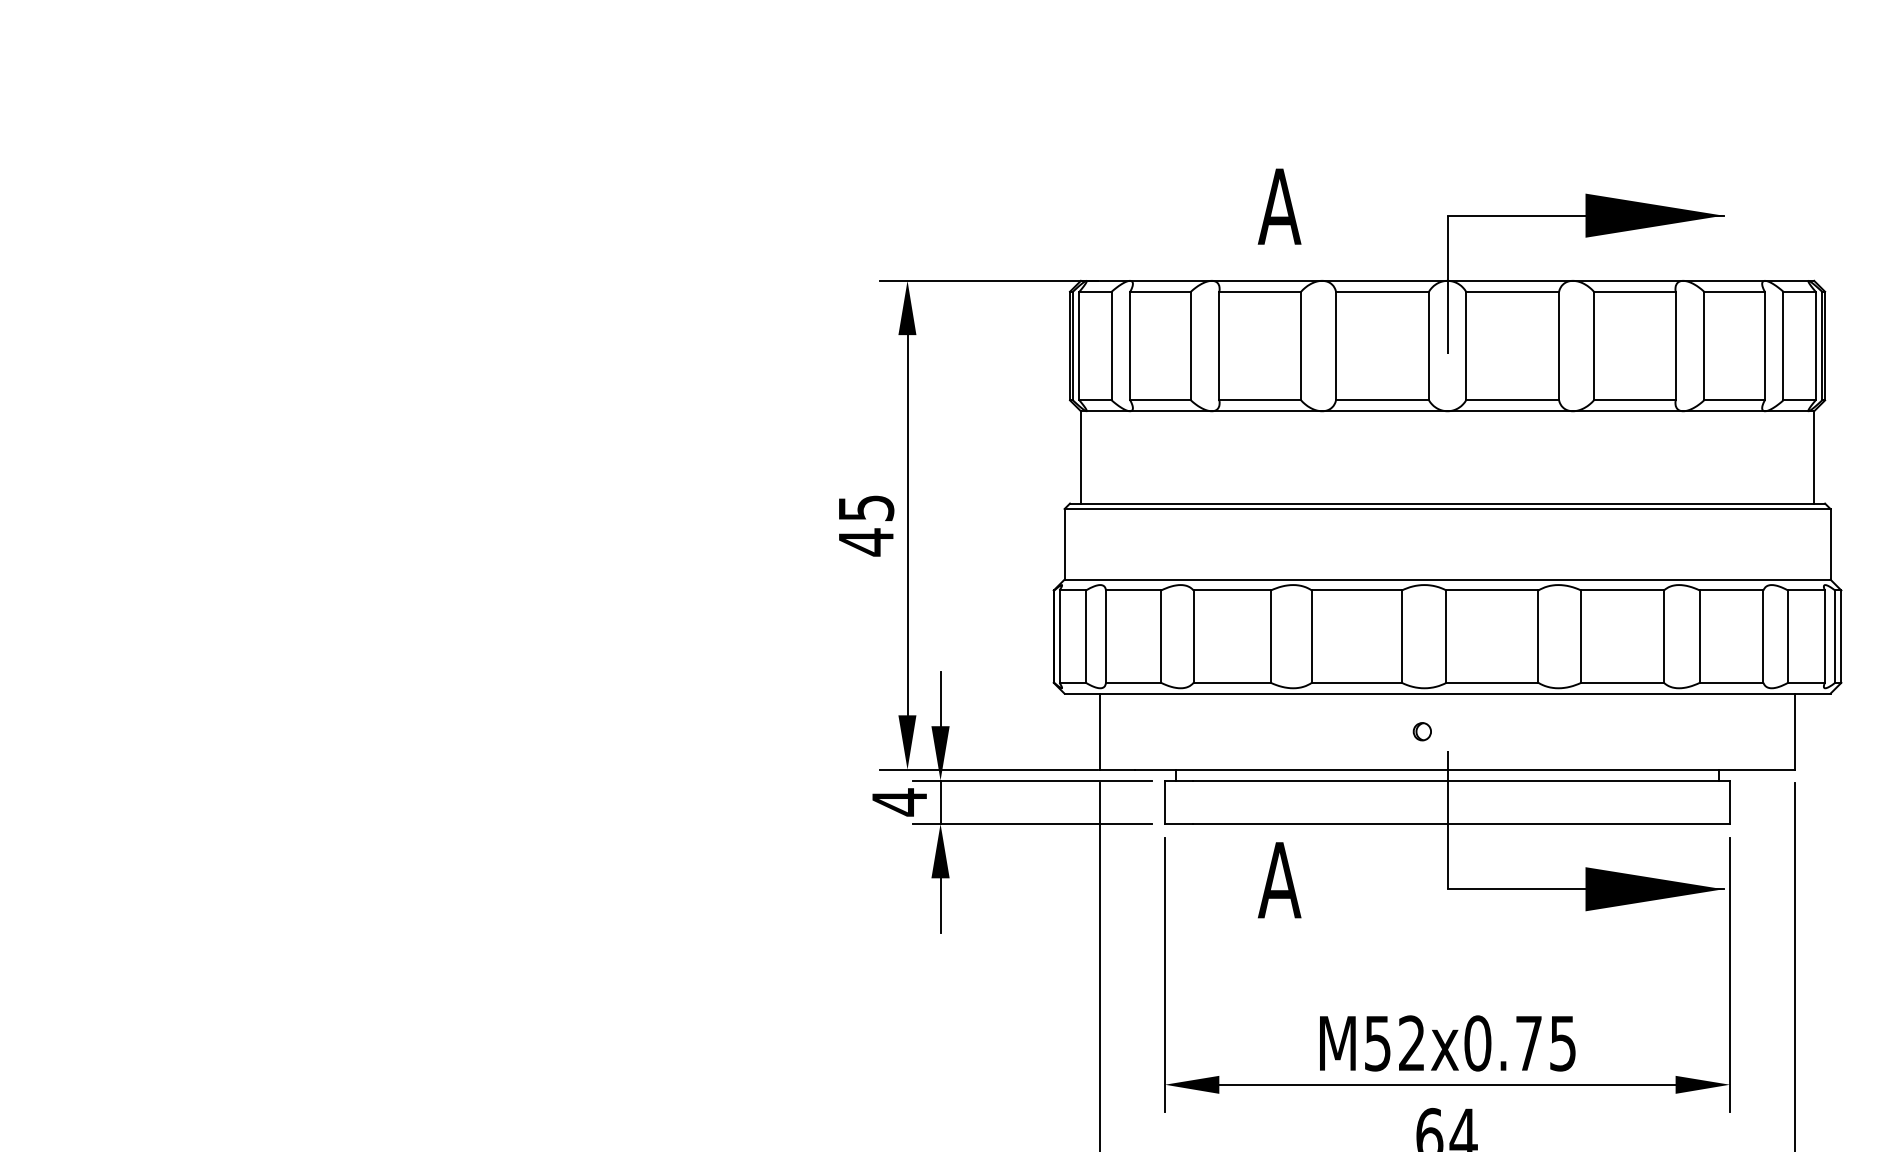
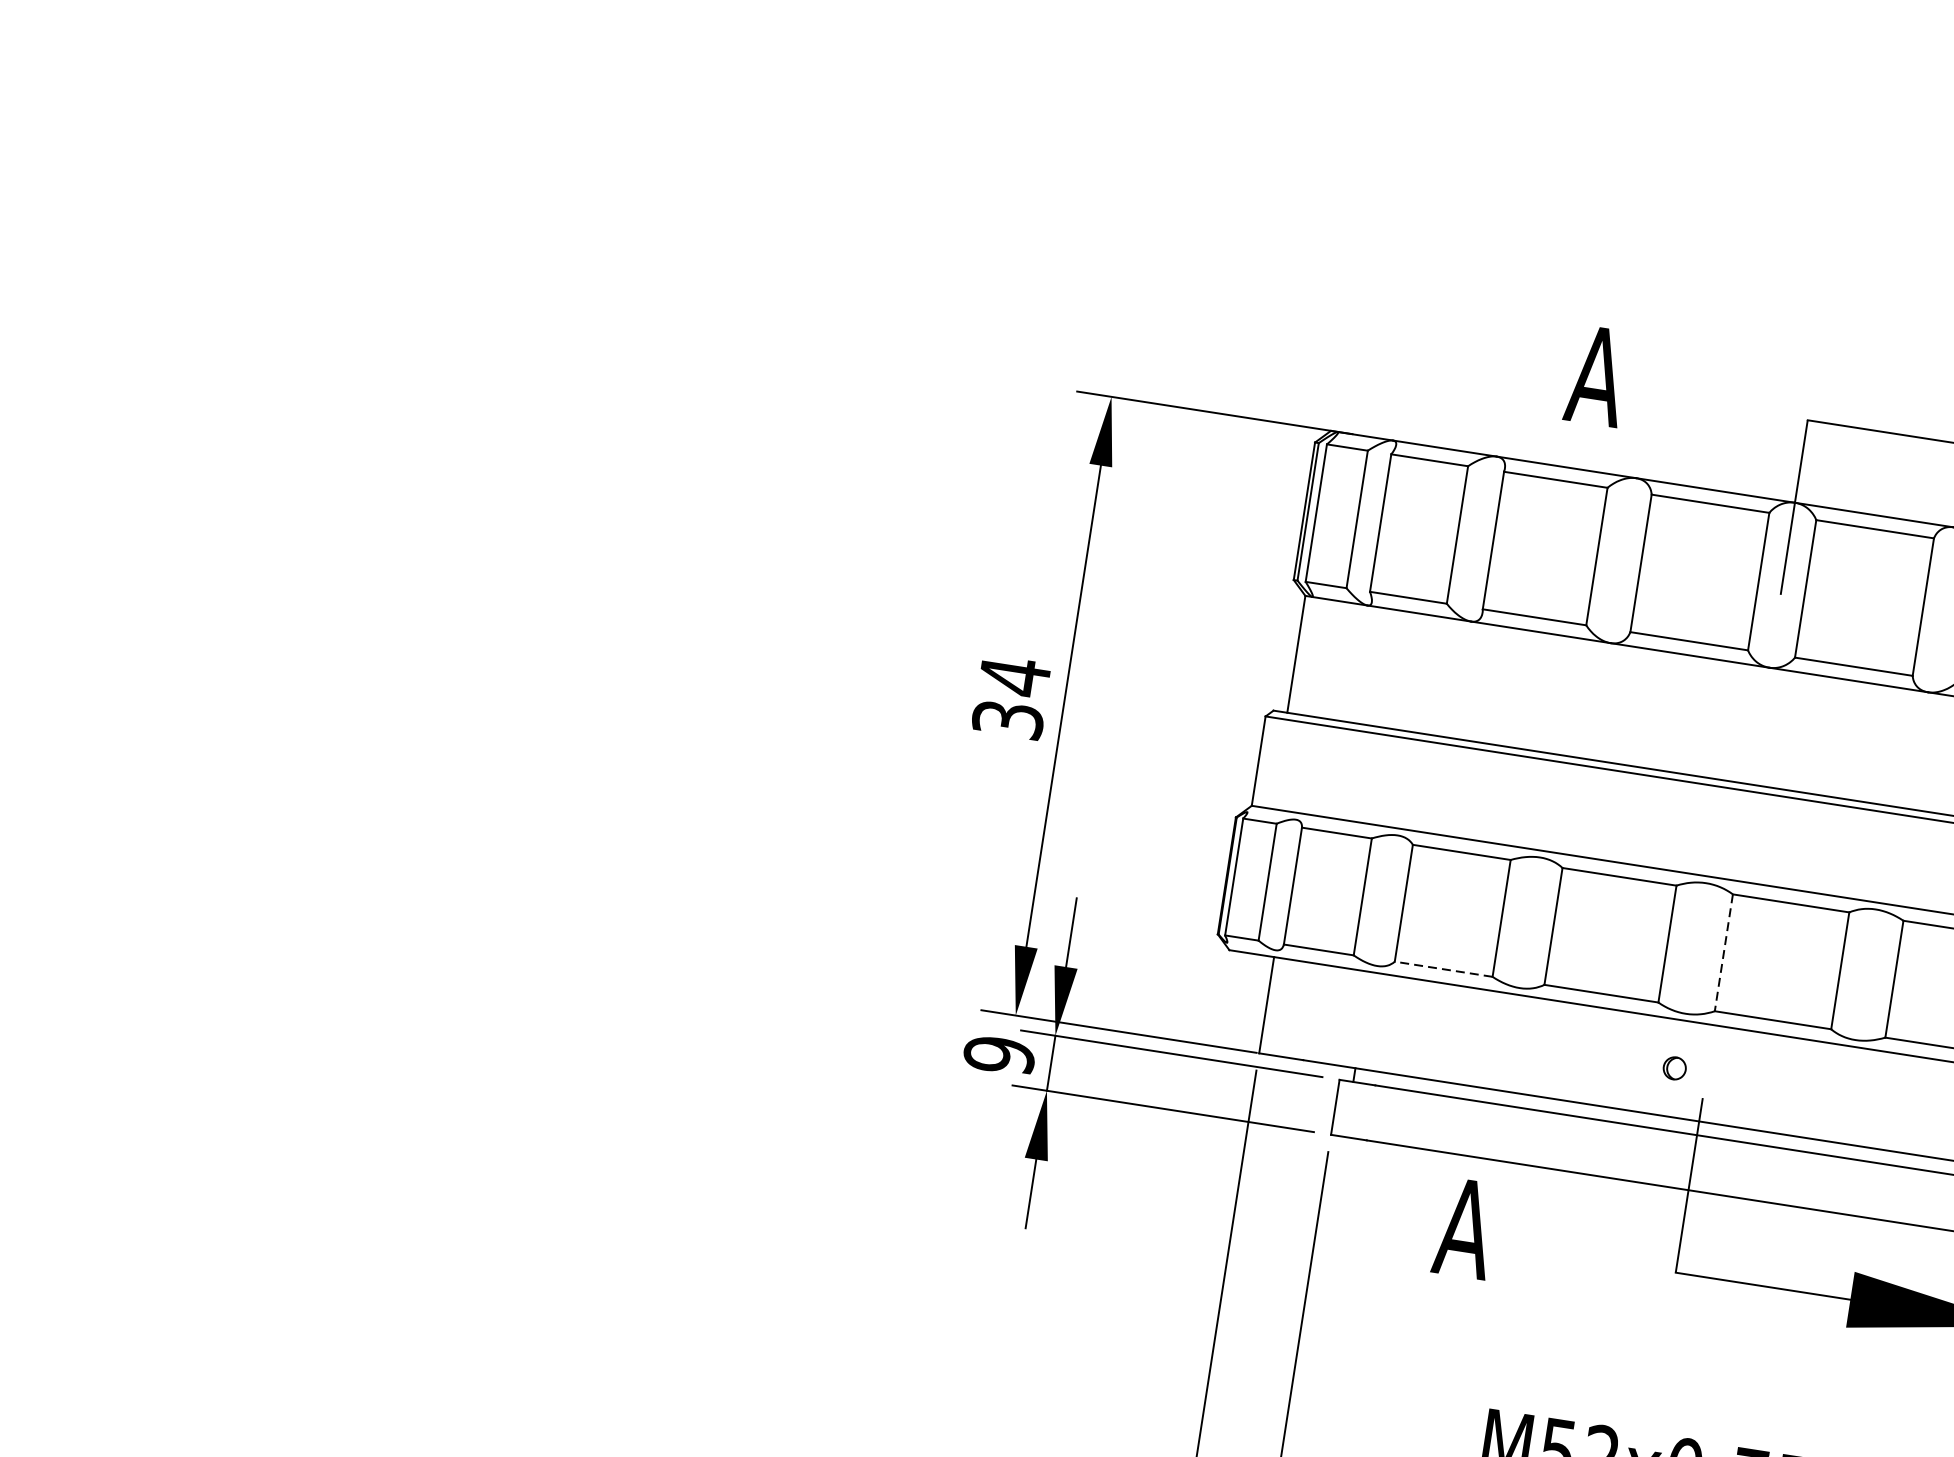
text: (866, 525) -> (1011, 698), 45 -> 34
line: (1446, 637) -> (1723, 953), solid -> dashed
line: (1232, 682) -> (1444, 968), solid -> dashed
text: (899, 802) -> (999, 1055), 4 -> 9

